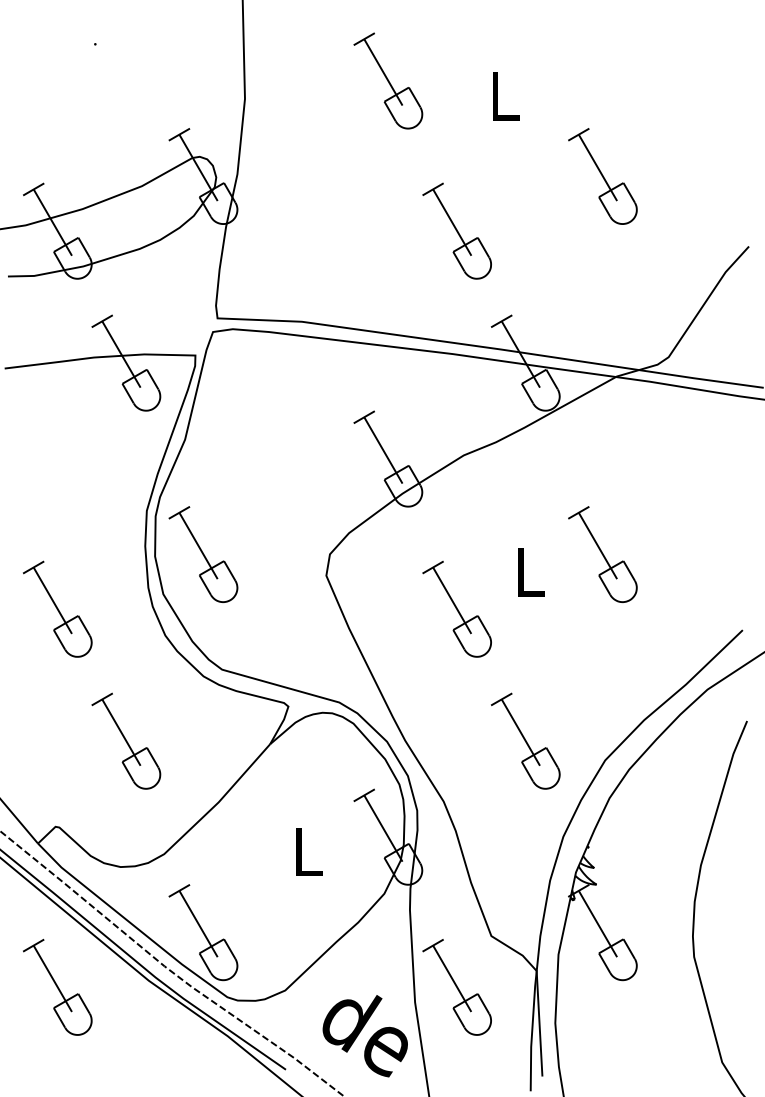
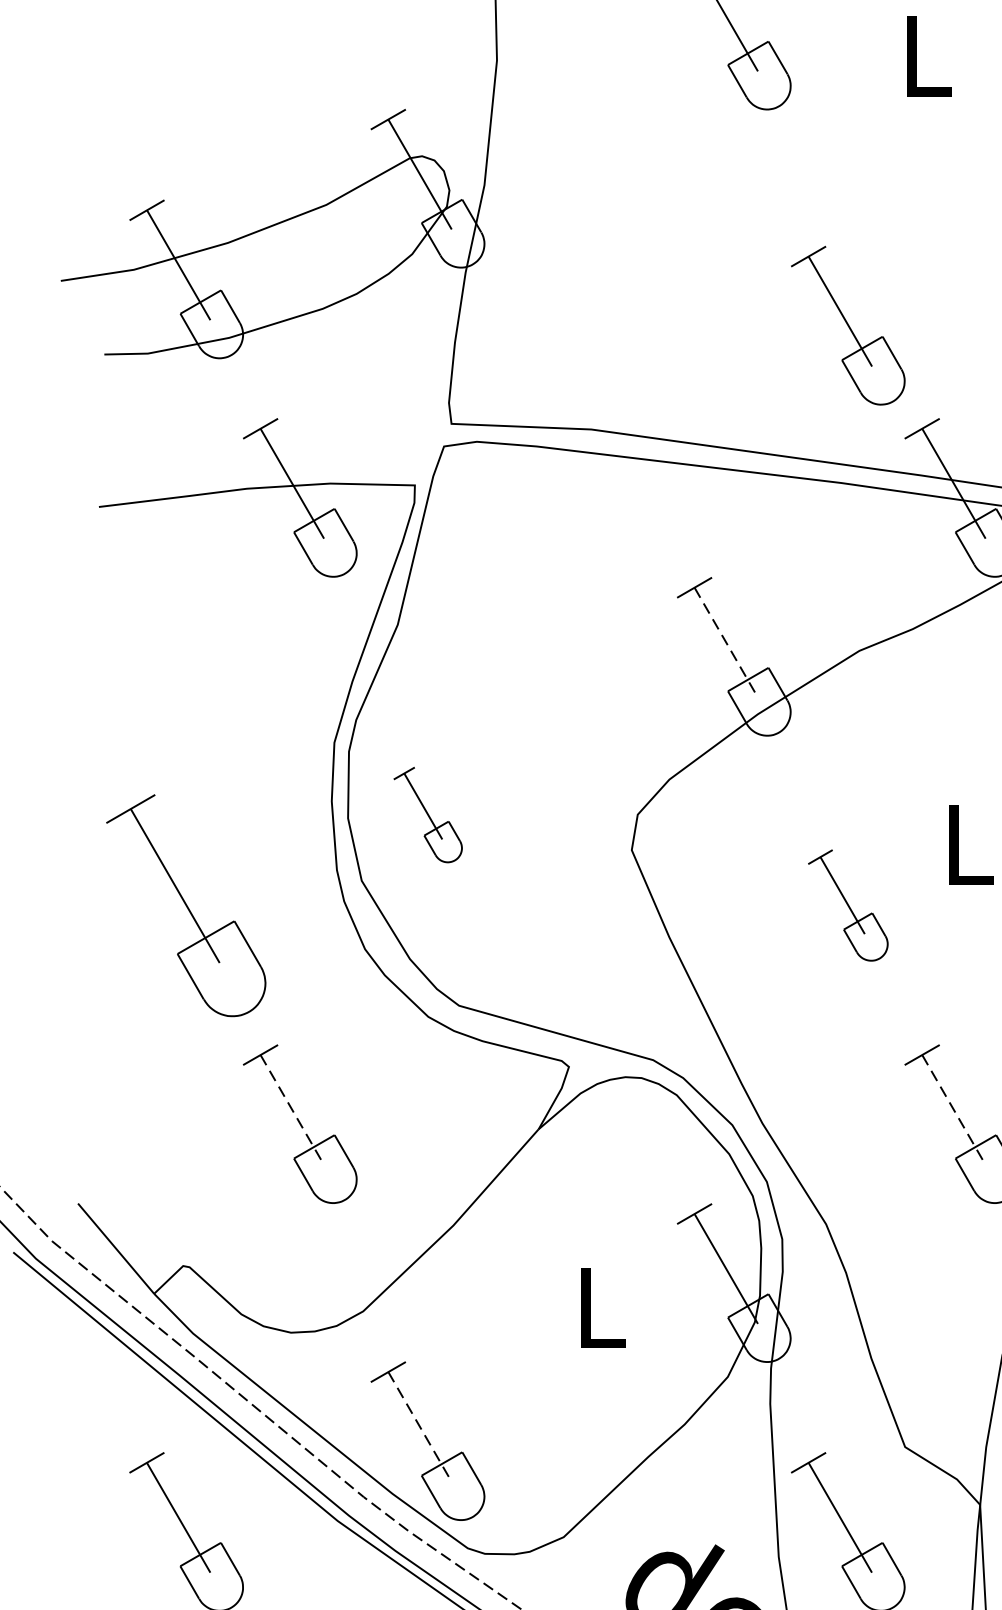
part: (456, 230) -> (847, 324), moved
line: (383, 450) -> (726, 642), solid -> dashed
part: (203, 554) -> (428, 814), size x0.6
part: (57, 608) -> (186, 904), size x1.4
part: (456, 608) -> (847, 904), size x0.7
line: (121, 733) -> (292, 1111), solid -> dashed
line: (521, 733) -> (955, 1111), solid -> dashed
line: (198, 924) -> (419, 1427), solid -> dashed

